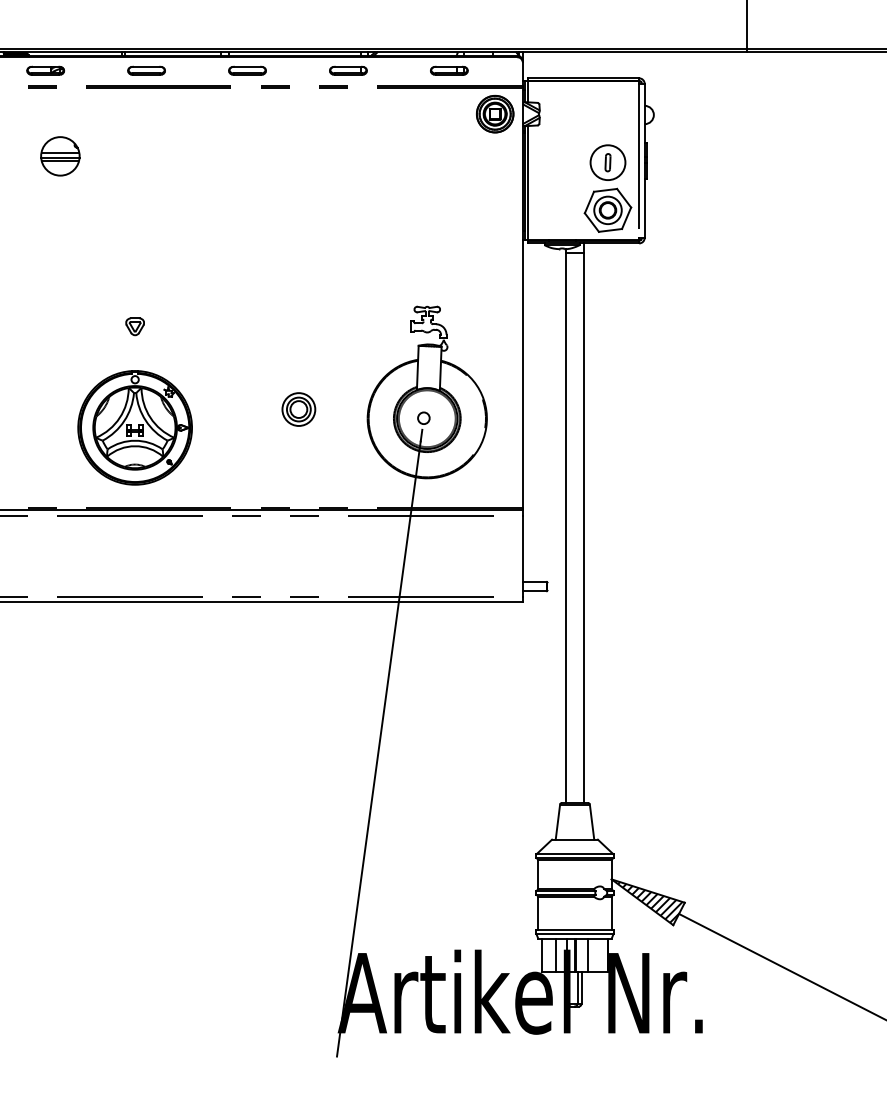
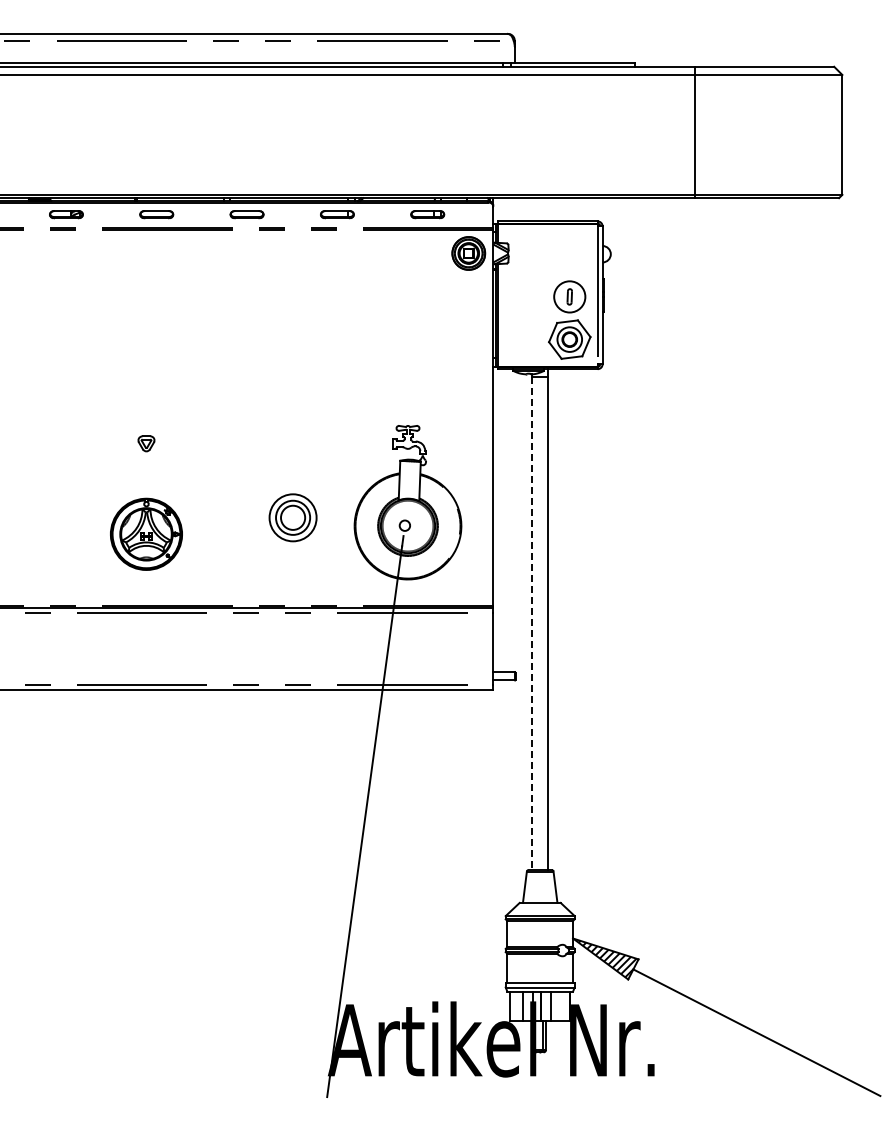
part: (60, 156) -> (79, 291), removed
part: (298, 409) -> (292, 517), size x1.6
part: (135, 428) -> (146, 534), size x0.7
line: (566, 528) -> (532, 624), solid -> dashed

